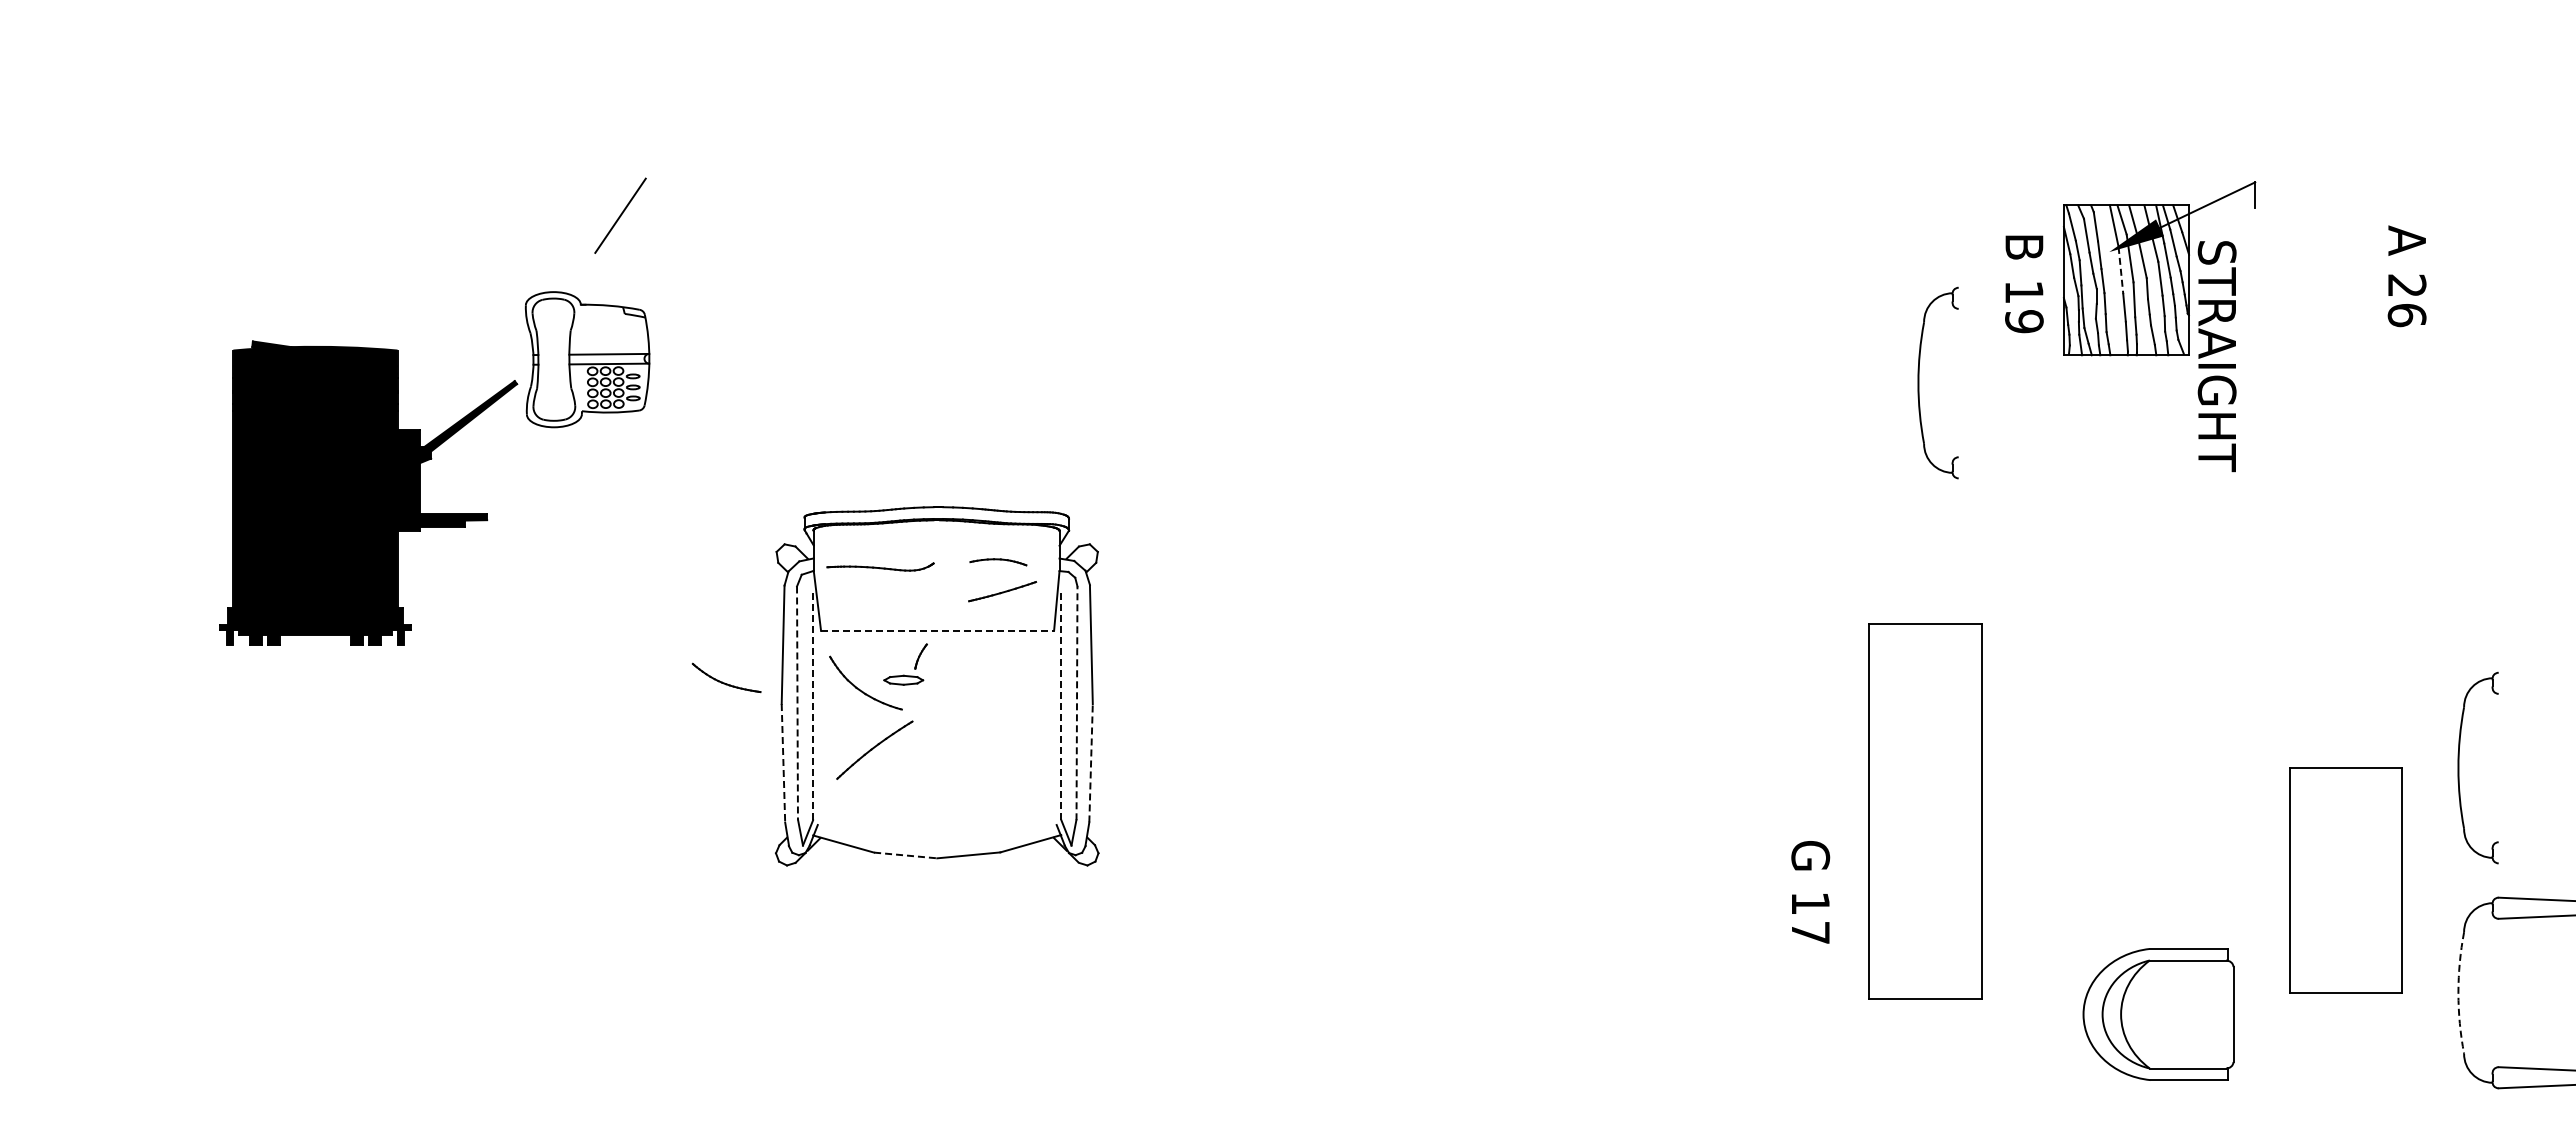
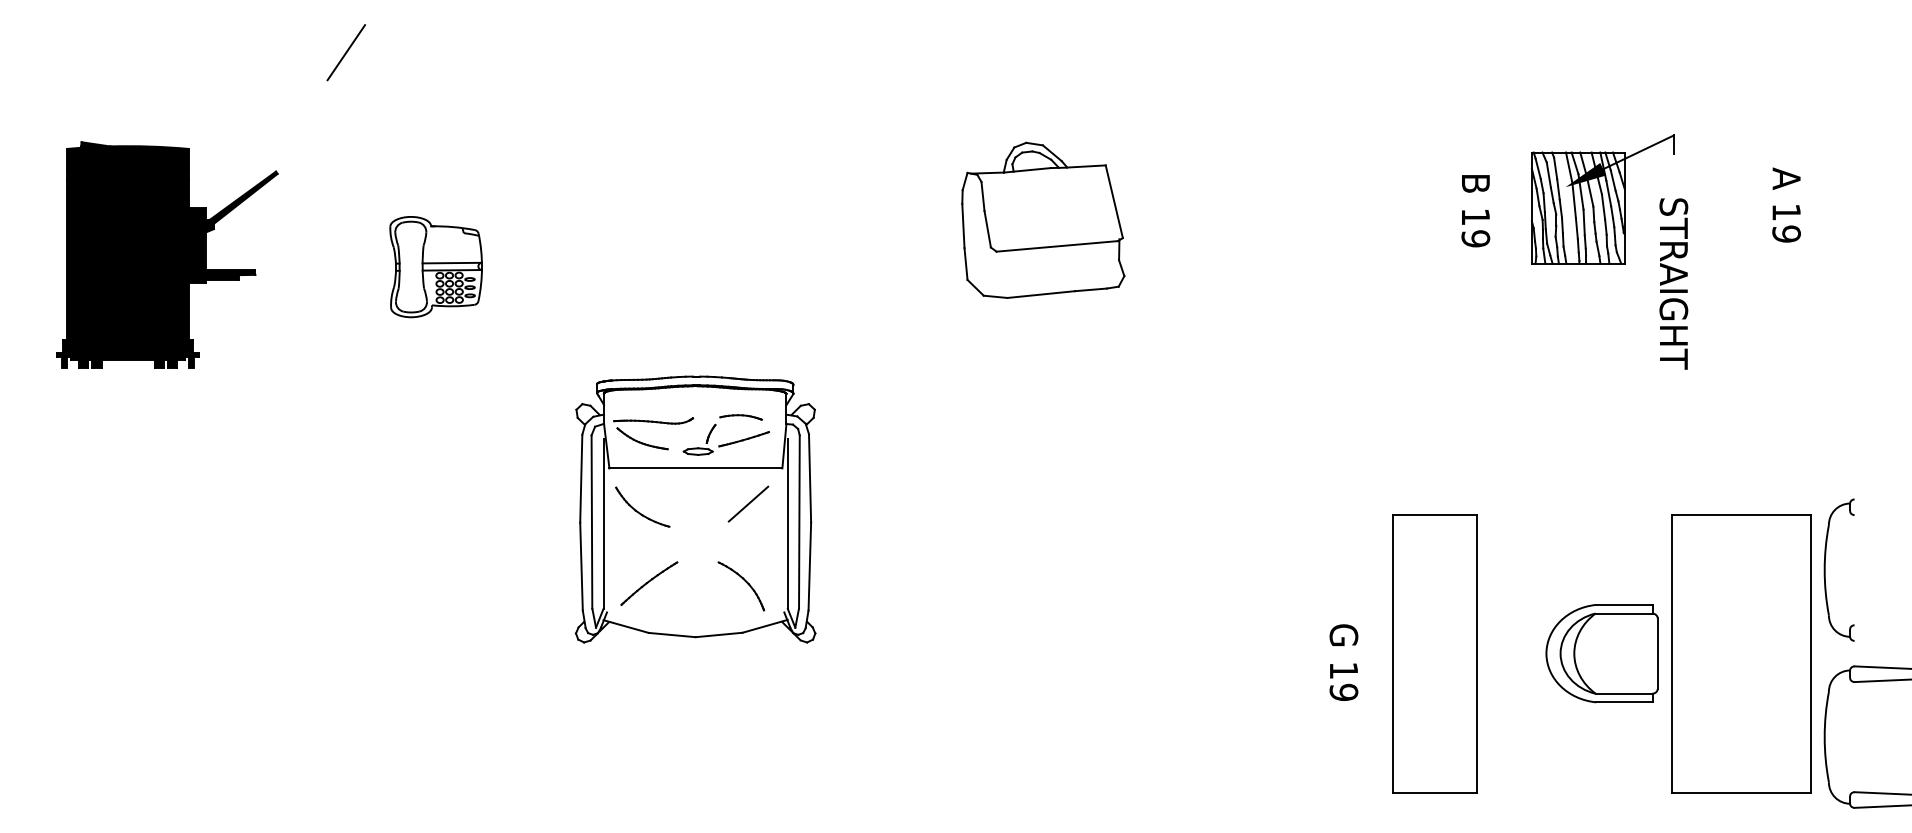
line: (620, 215) -> (346, 52), moved
line: (2120, 270) -> (1573, 200), dashed -> solid
text: (2024, 284) -> (1475, 211), moved
part: (1405, 296) -> (1043, 220), added
text: (2406, 300) -> (1786, 223), 26 -> 19
text: (2216, 356) -> (1673, 284), moved
part: (1919, 382) -> (1424, 284), removed
part: (368, 492) -> (167, 254), moved
line: (937, 630) -> (695, 468), dashed -> solid
part: (914, 666) -> (706, 441), moved
part: (726, 677) -> (642, 438), moved
line: (1007, 678) -> (747, 503), added
line: (797, 703) -> (591, 522), dashed -> solid
line: (1077, 703) -> (799, 522), dashed -> solid
line: (813, 705) -> (603, 523), dashed -> solid
line: (1061, 705) -> (787, 523), dashed -> solid
part: (874, 749) -> (649, 583), moved
line: (1091, 762) -> (810, 566), dashed -> solid
line: (783, 763) -> (581, 566), dashed -> solid
part: (1004, 783) -> (745, 581), added
part: (1925, 811) -> (1435, 653), moved
line: (905, 855) -> (672, 635), dashed -> solid
part: (2345, 880) -> (1740, 653), size x1.67
text: (1810, 932) -> (1343, 692), 17 -> 19
arc: (2458, 992) -> (1824, 736), dashed -> solid
part: (2158, 1014) -> (1602, 653), moved

